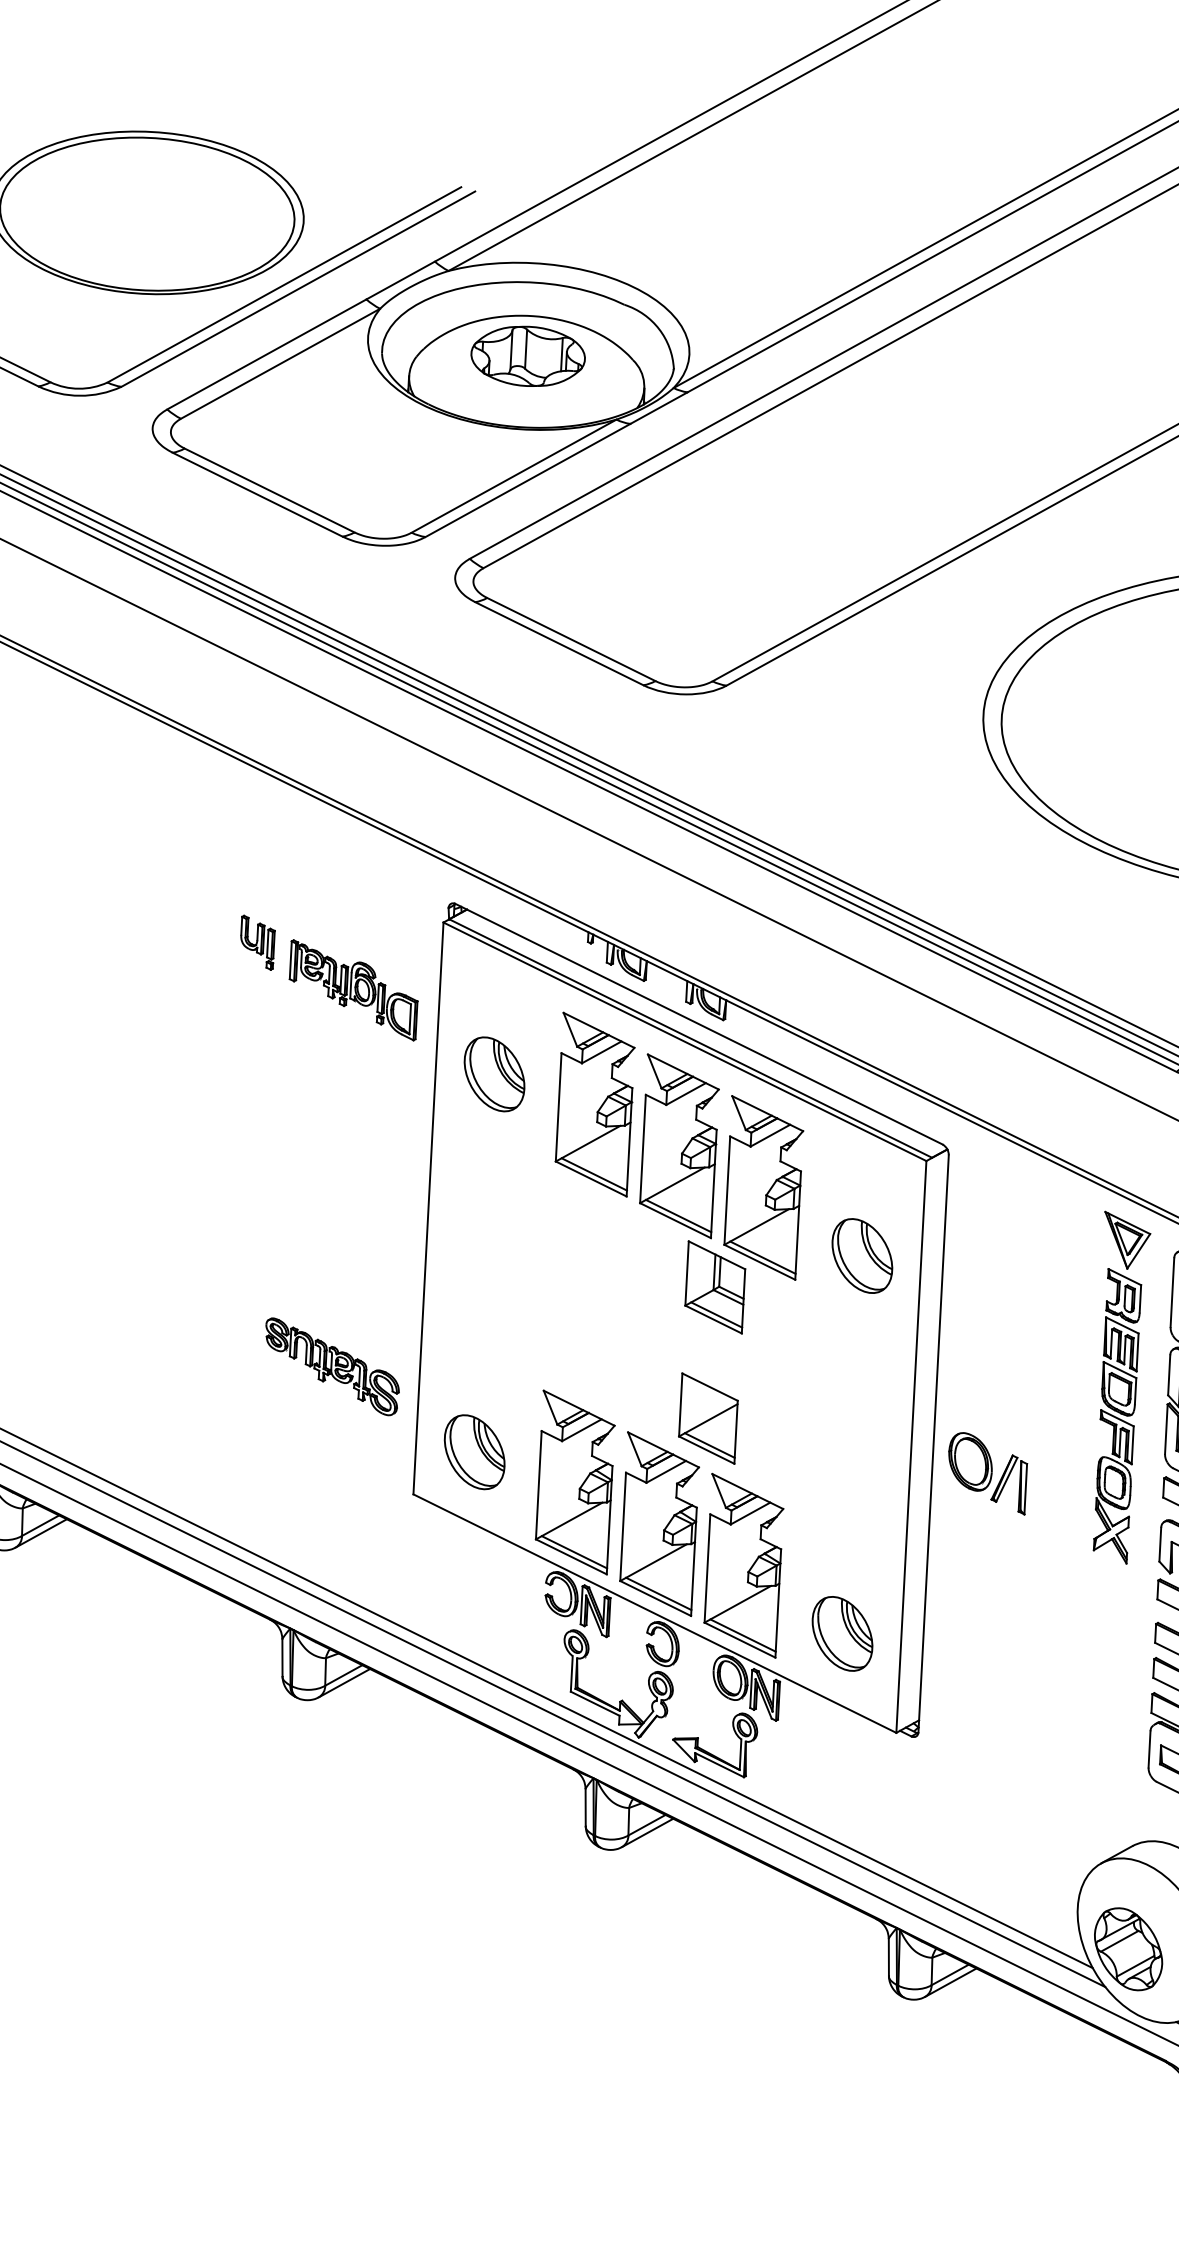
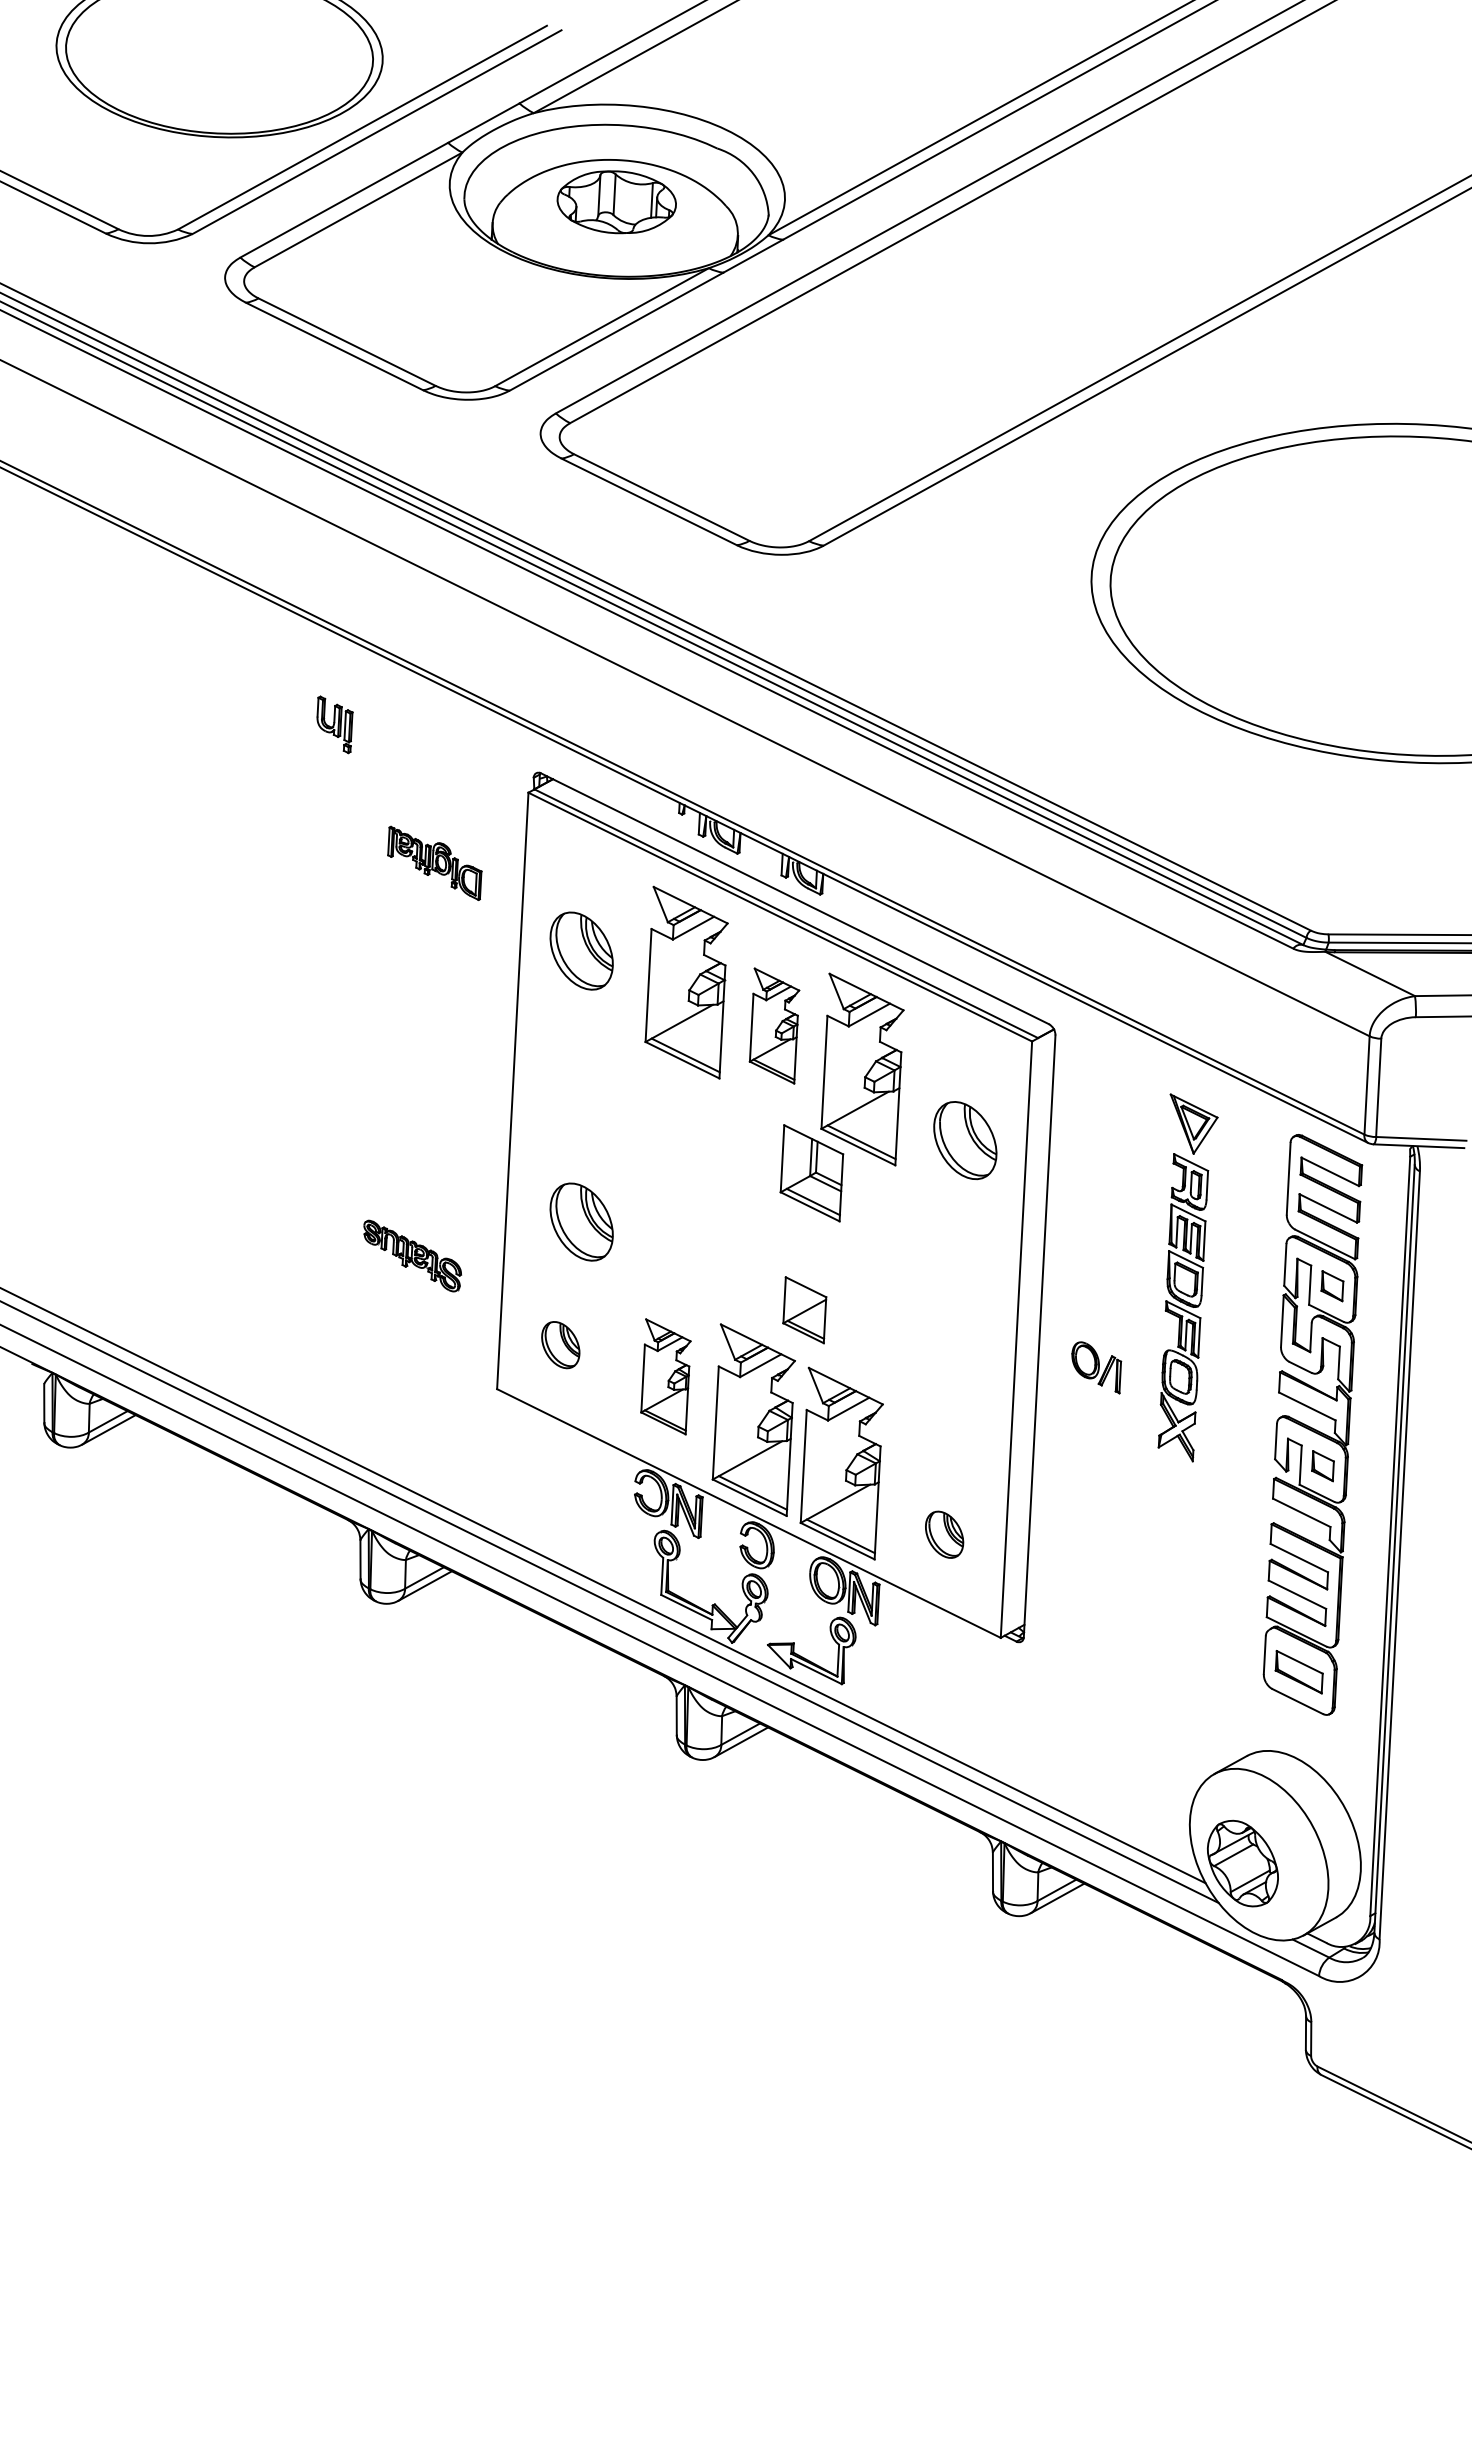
part: (257, 942) -> (334, 724), moved
part: (353, 990) -> (434, 863), size x0.7
part: (679, 1145) -> (774, 1025), size x0.6
part: (494, 1333) -> (581, 1221), added
part: (332, 1366) -> (412, 1255), size x0.7
part: (1121, 1387) -> (1187, 1277), moved
part: (708, 1418) -> (804, 1310), size x0.7
part: (474, 1451) -> (560, 1344), size x0.6
part: (988, 1473) -> (1096, 1367), size x0.6
part: (574, 1482) -> (665, 1376), size x0.6
part: (842, 1633) -> (944, 1534), size x0.6

